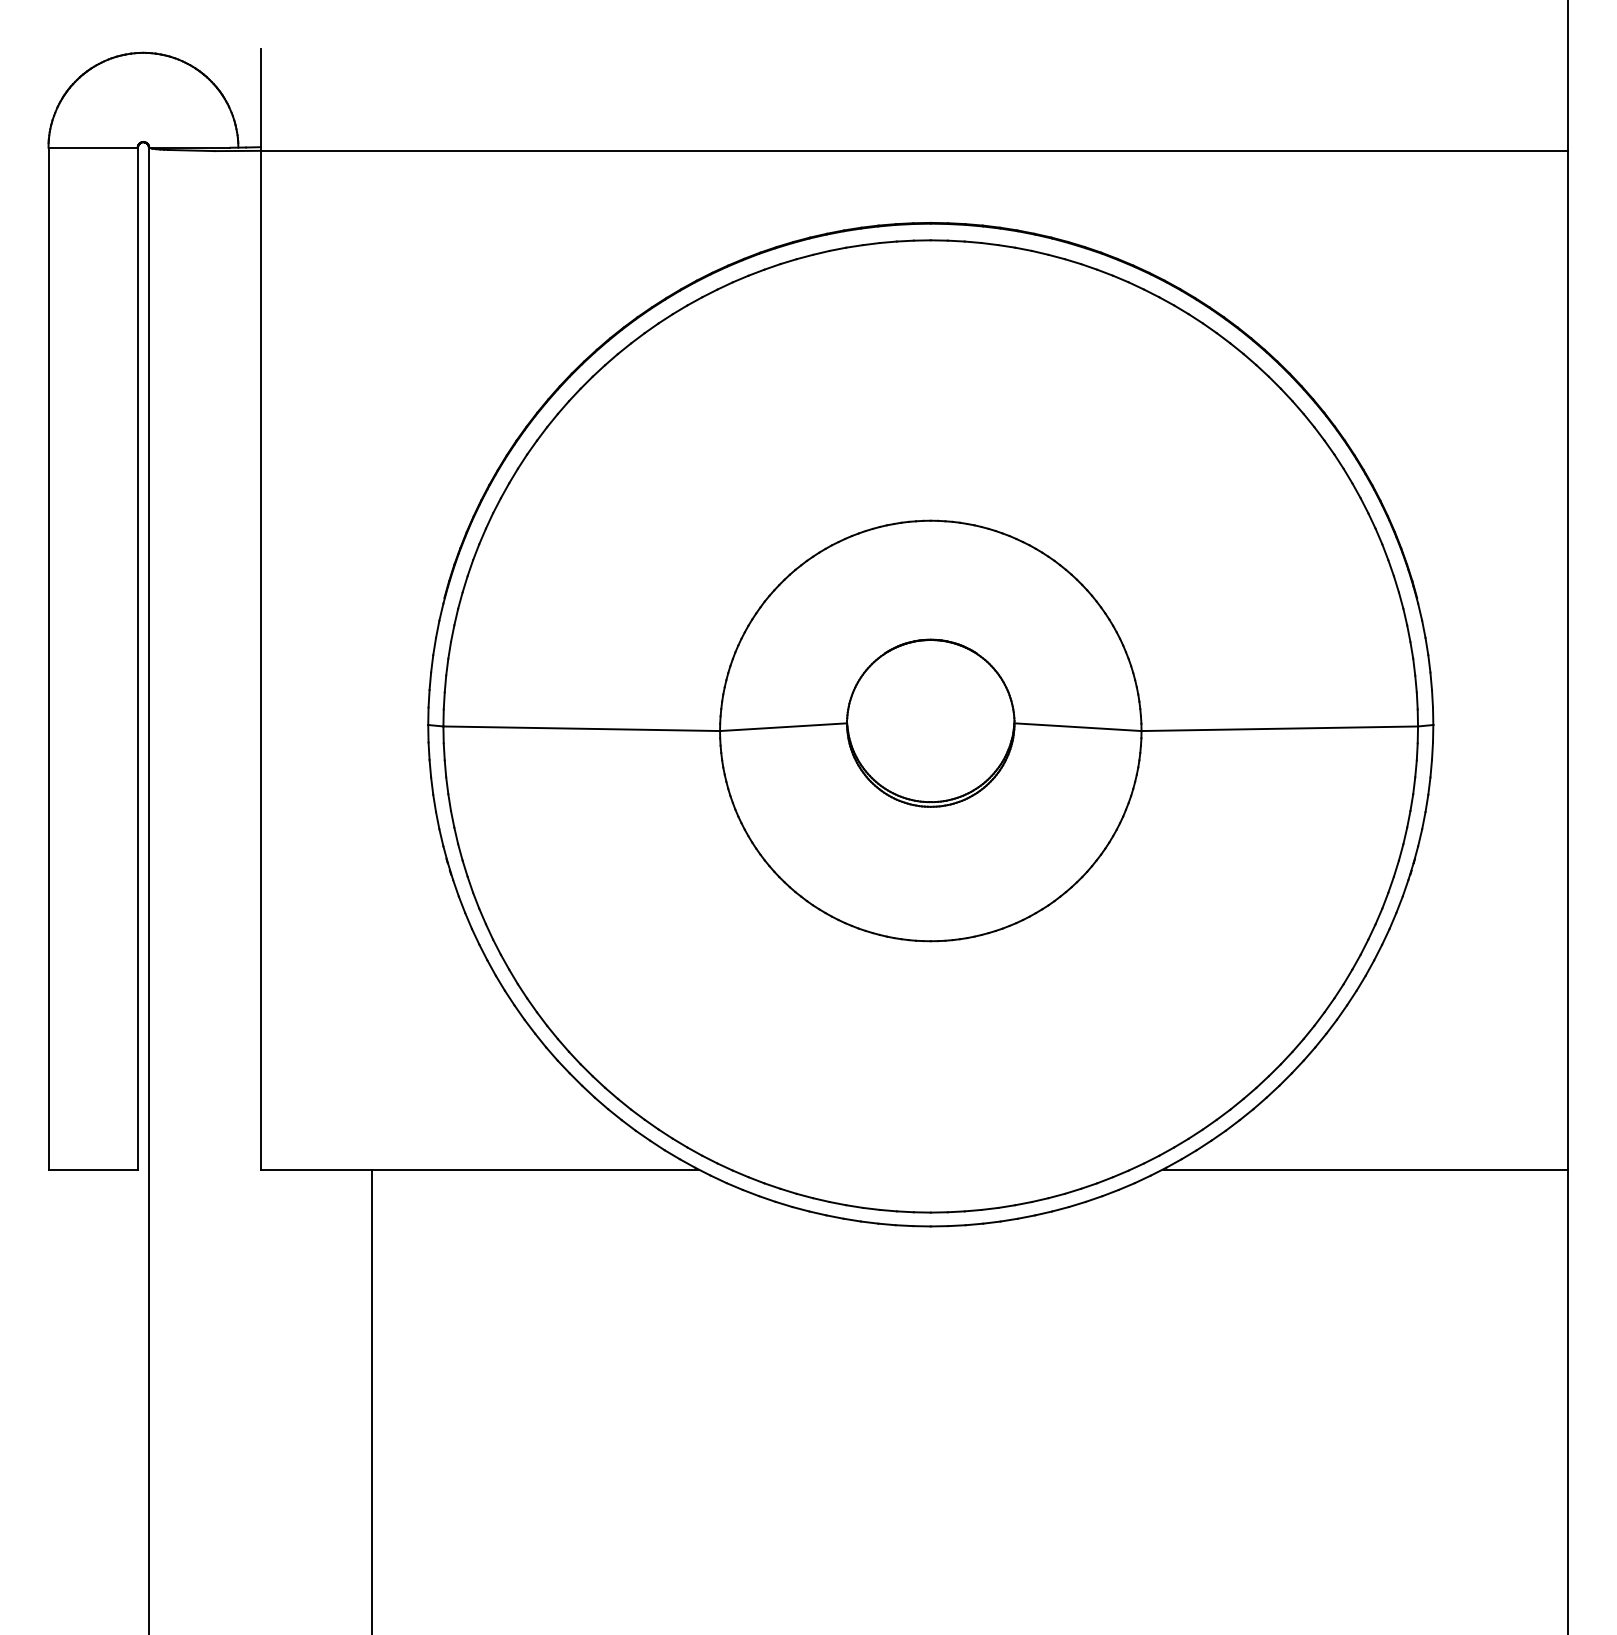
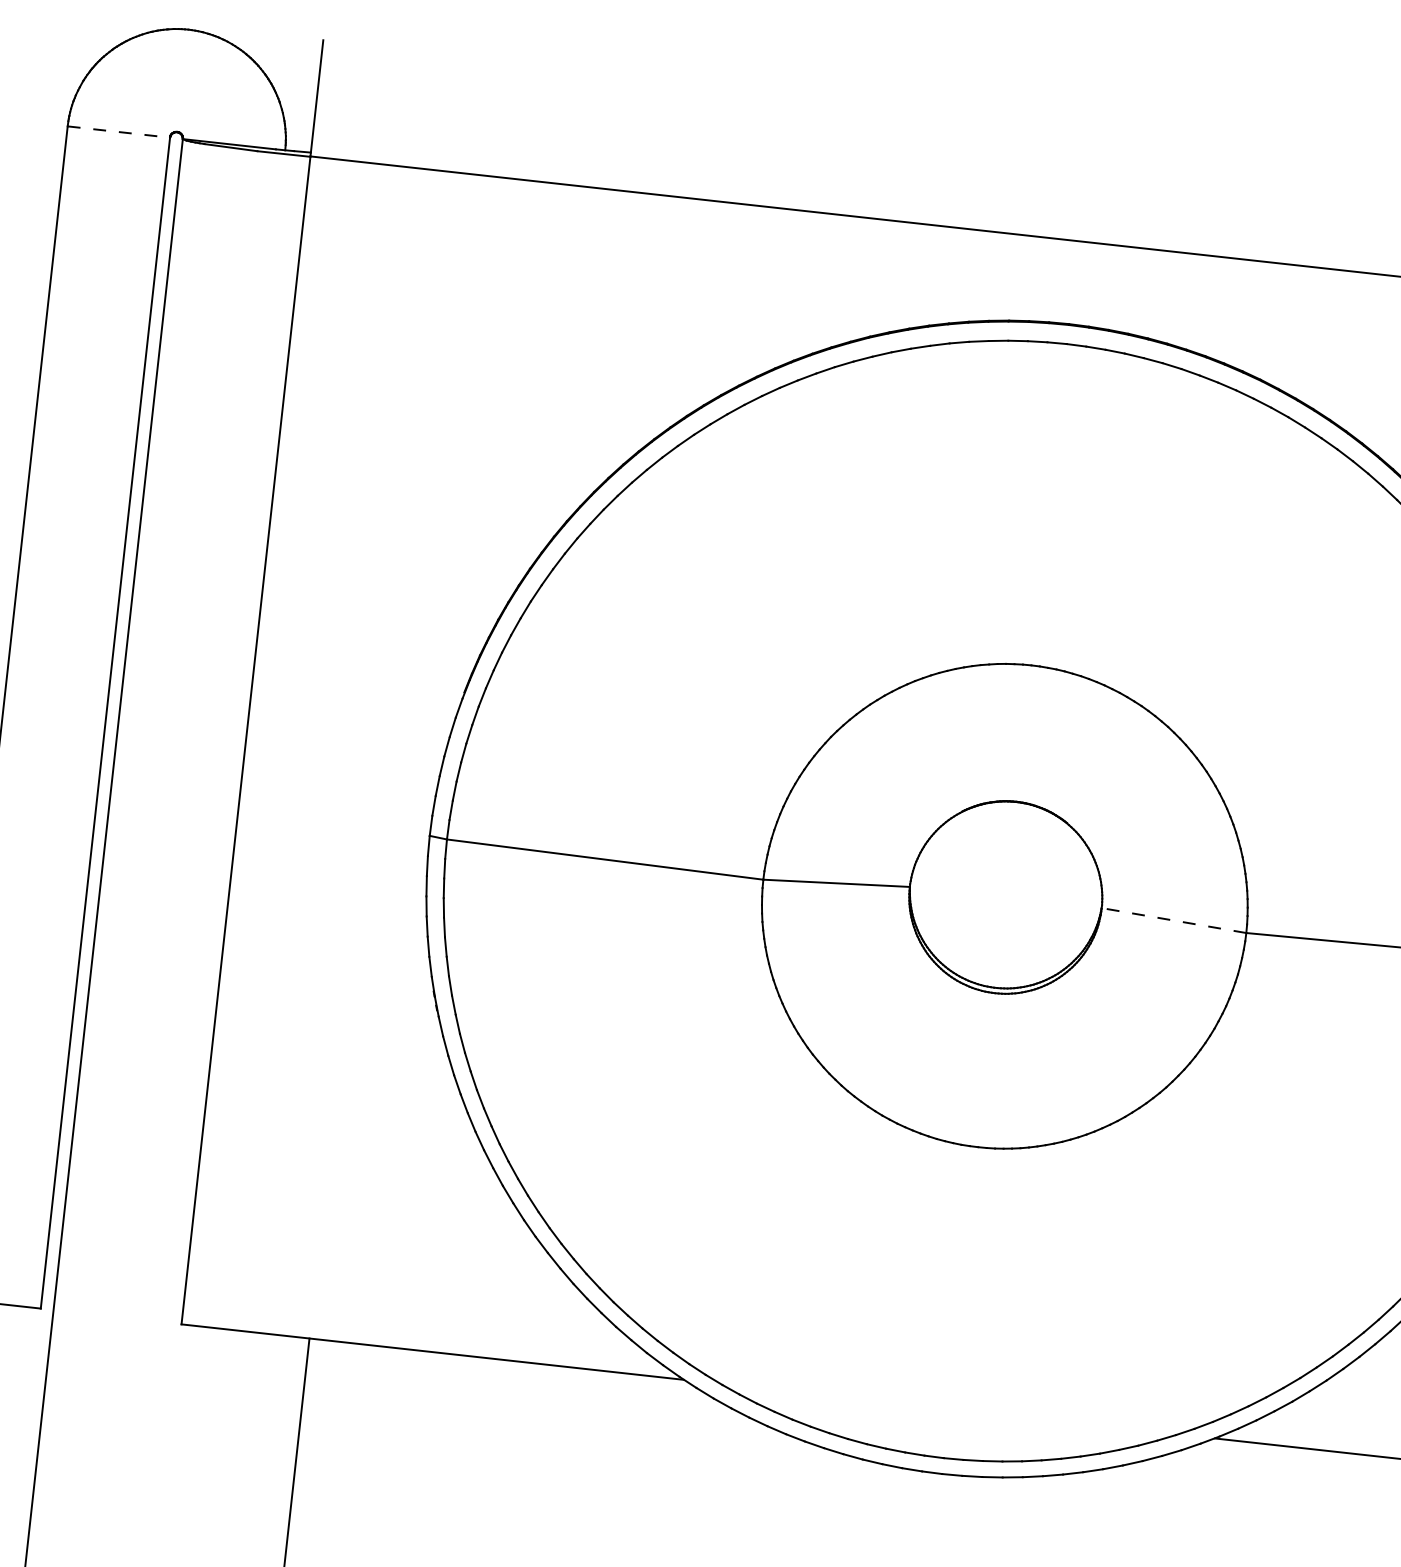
line: (93, 147) -> (119, 131), solid -> dashed
line: (1078, 727) -> (1174, 920), solid -> dashed

